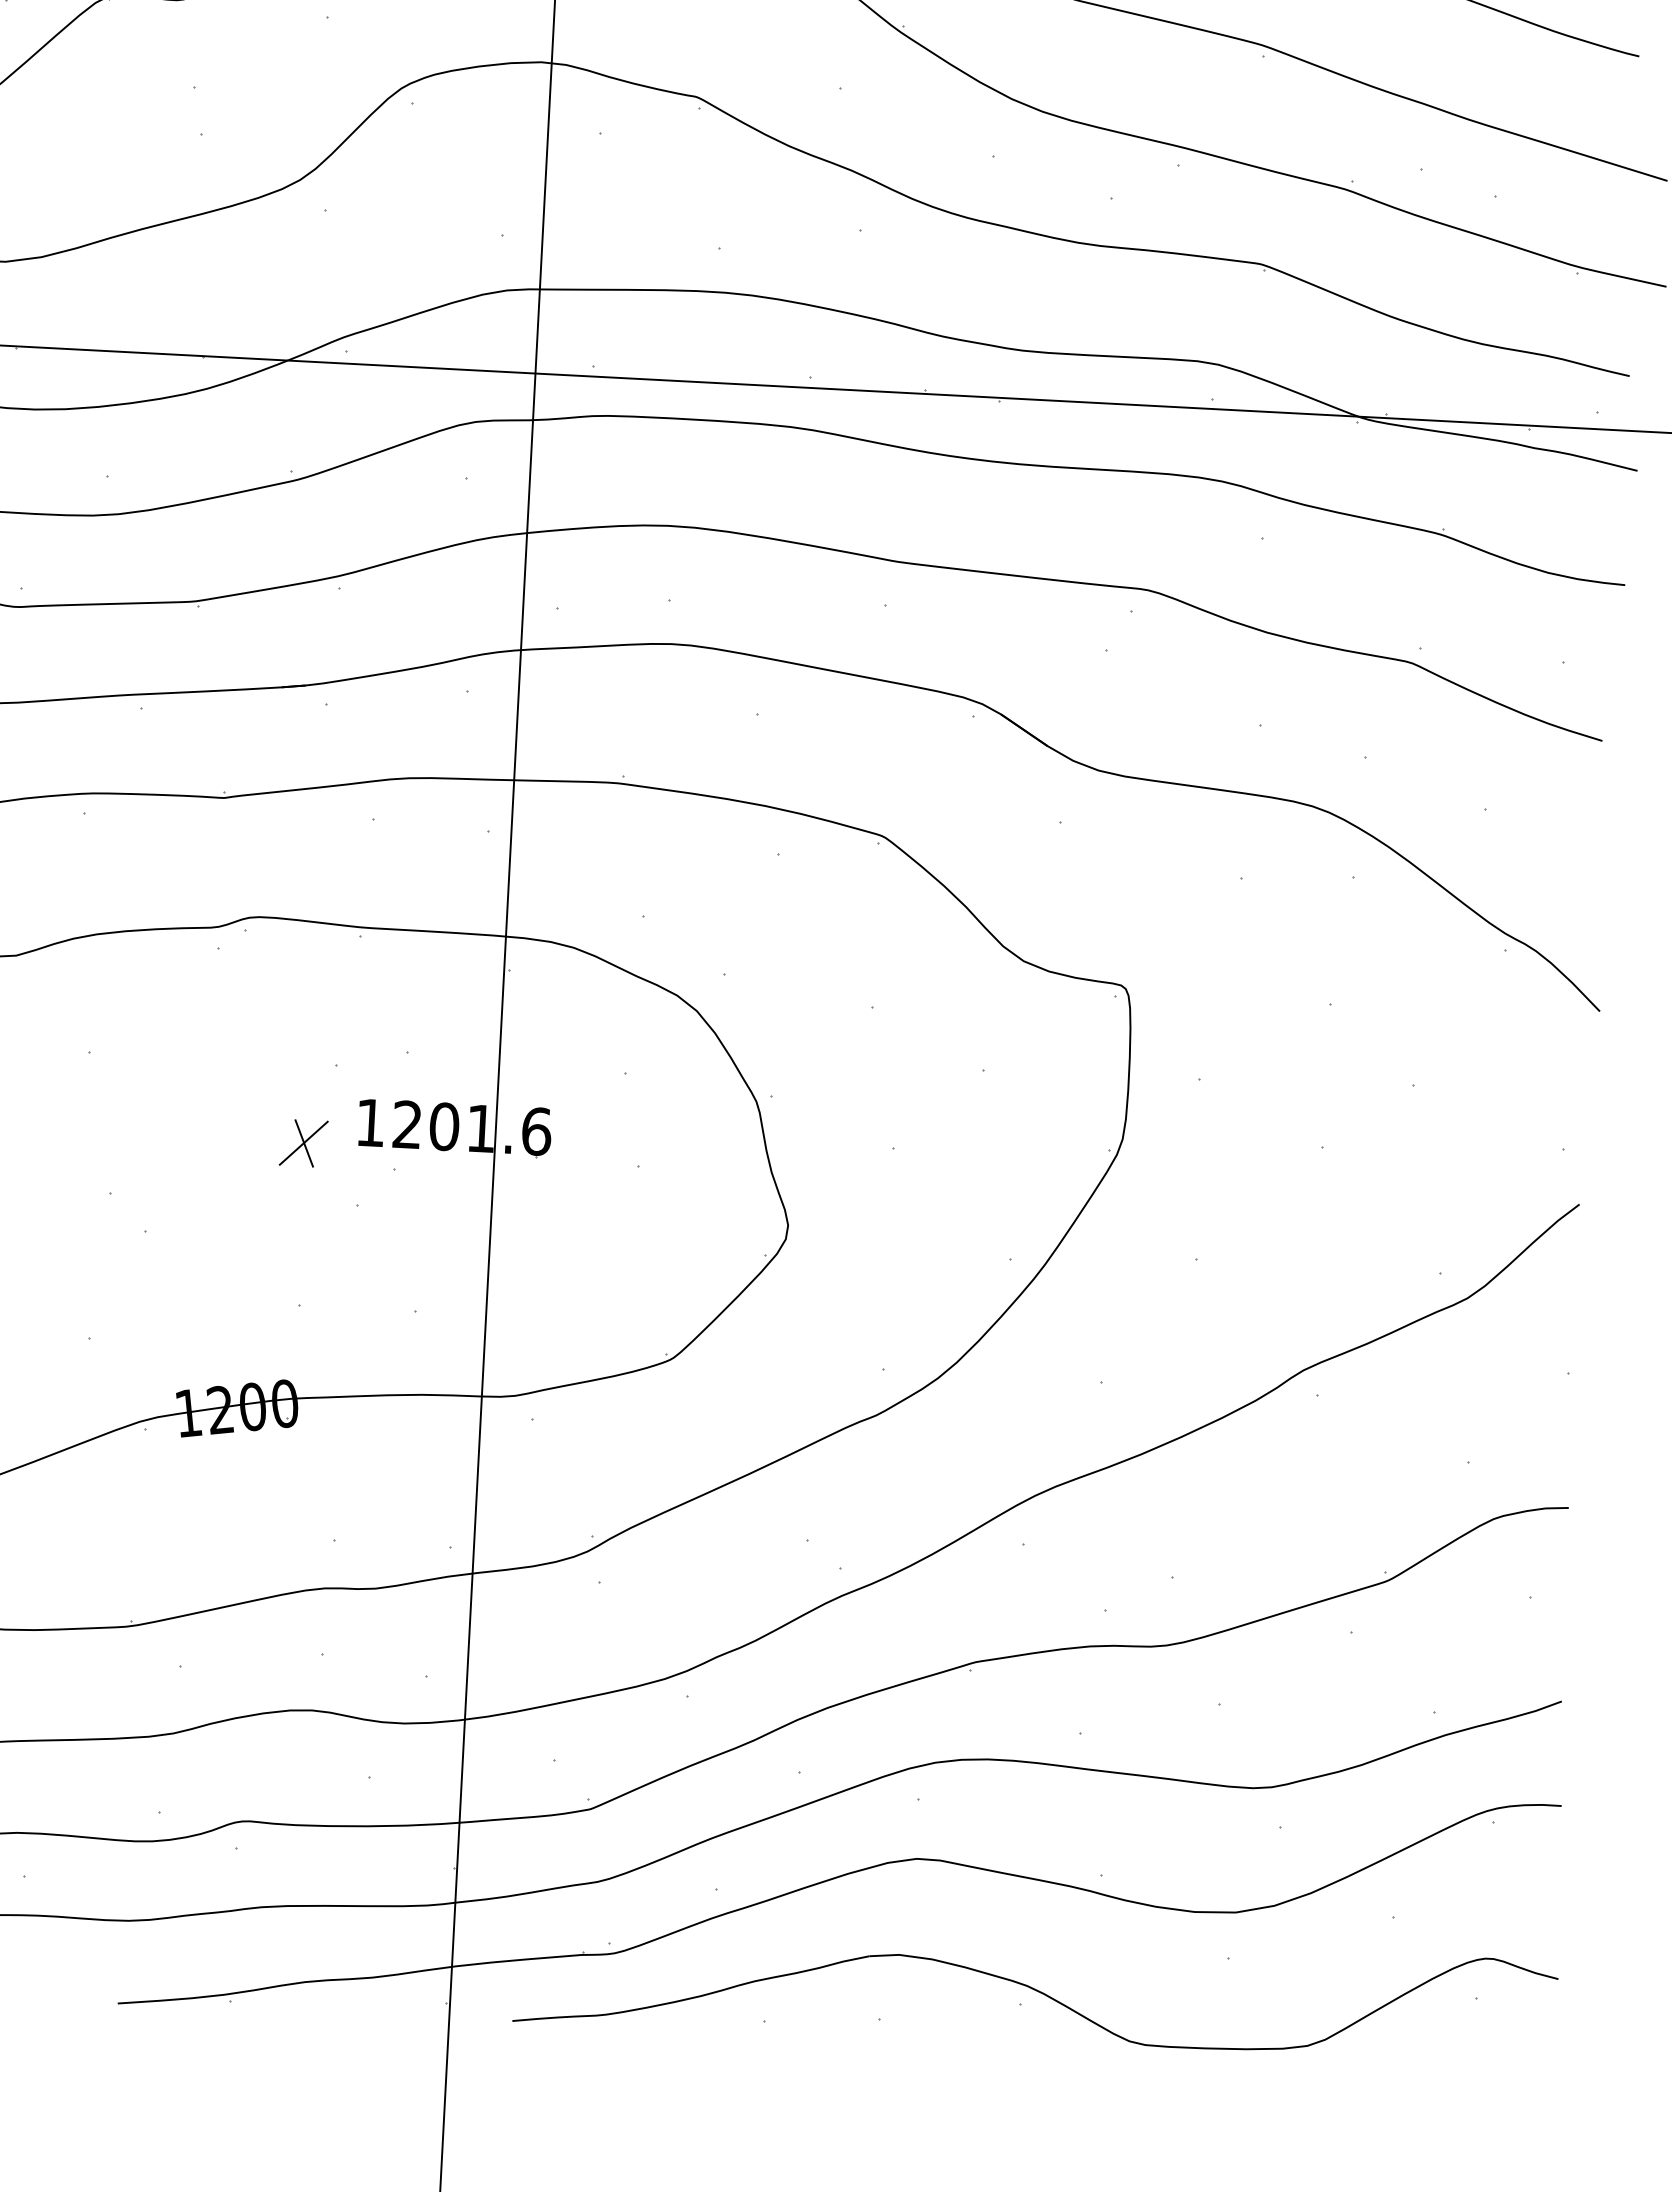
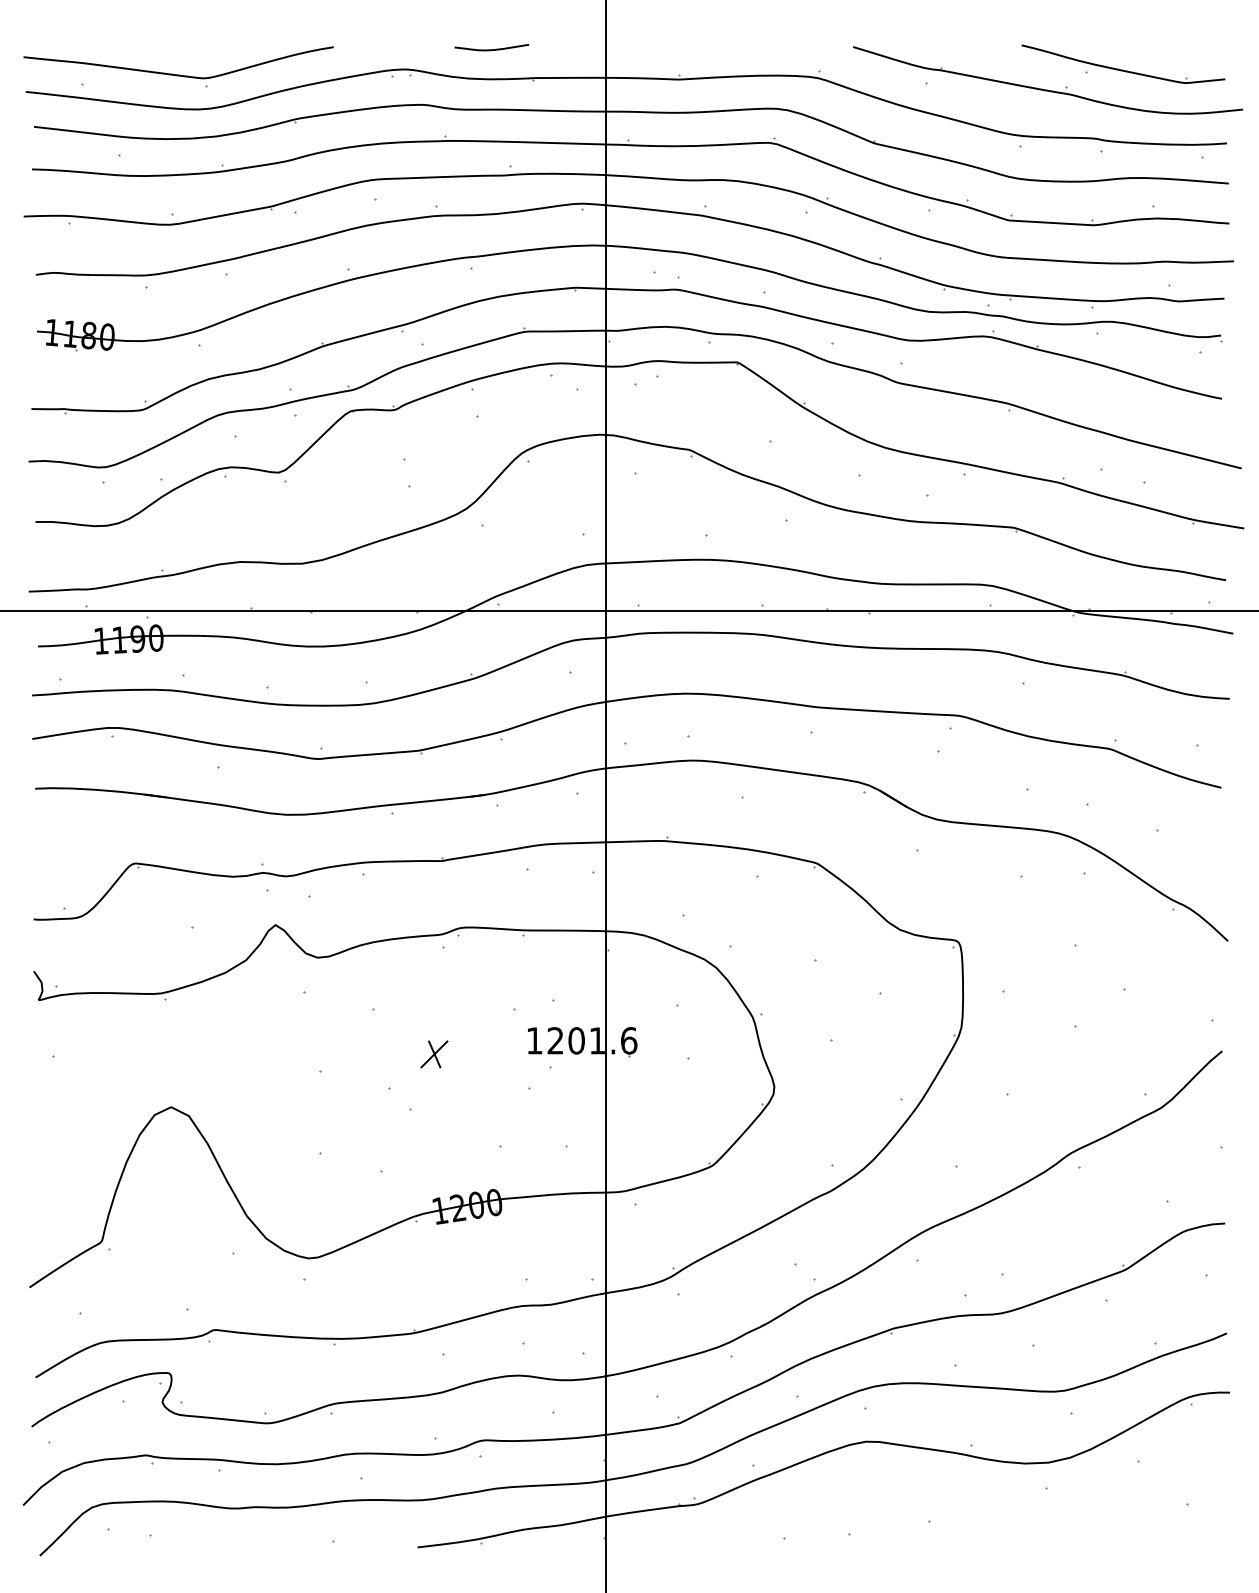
part: (303, 1143) -> (434, 1054), moved
part: (1035, 1991) -> (937, 1513), removed

